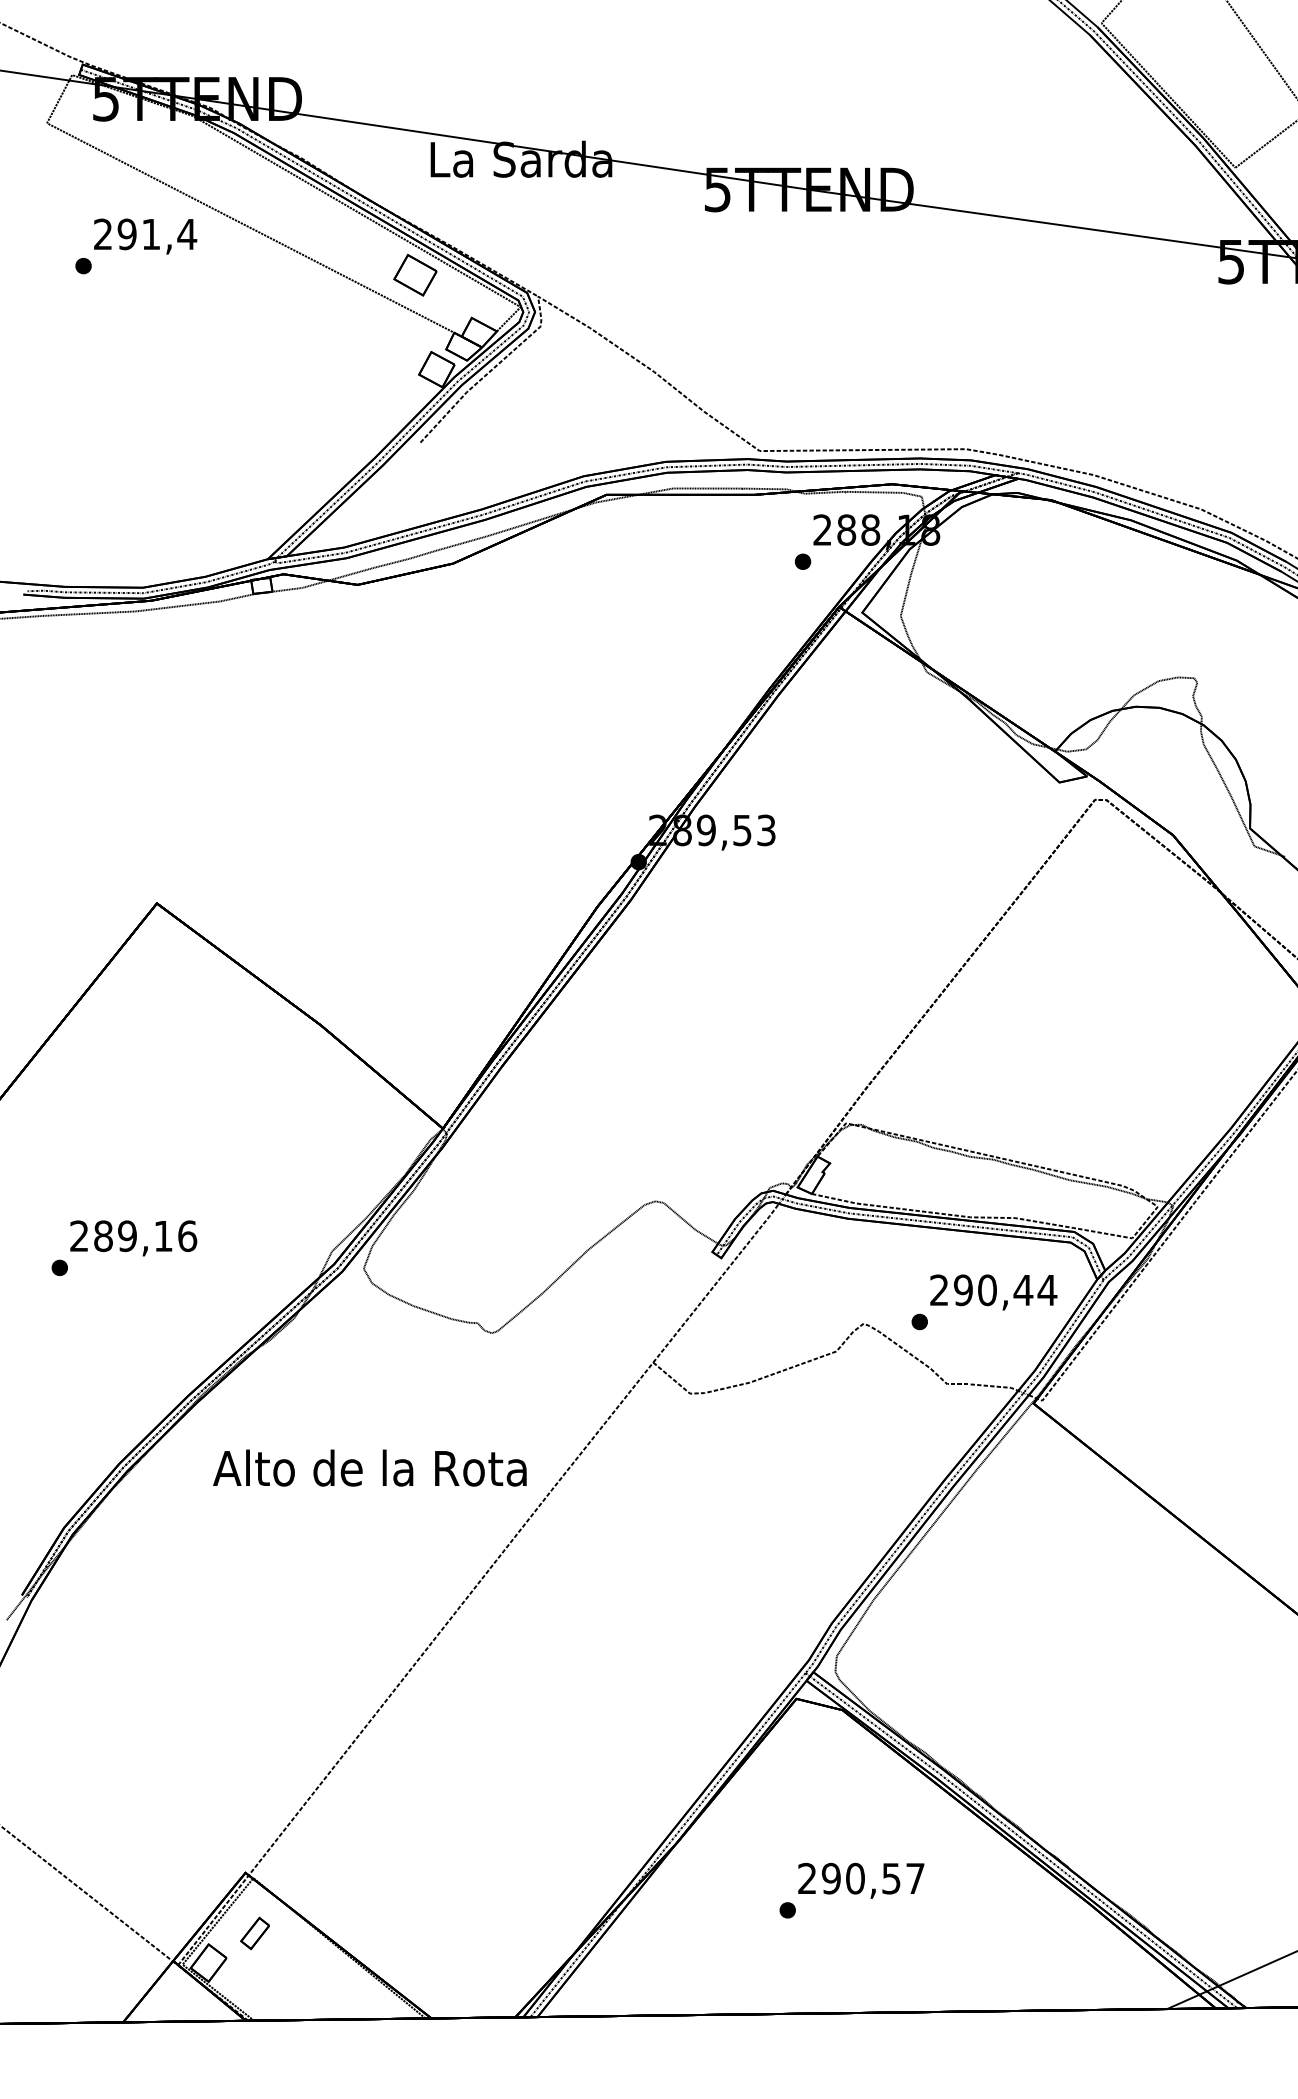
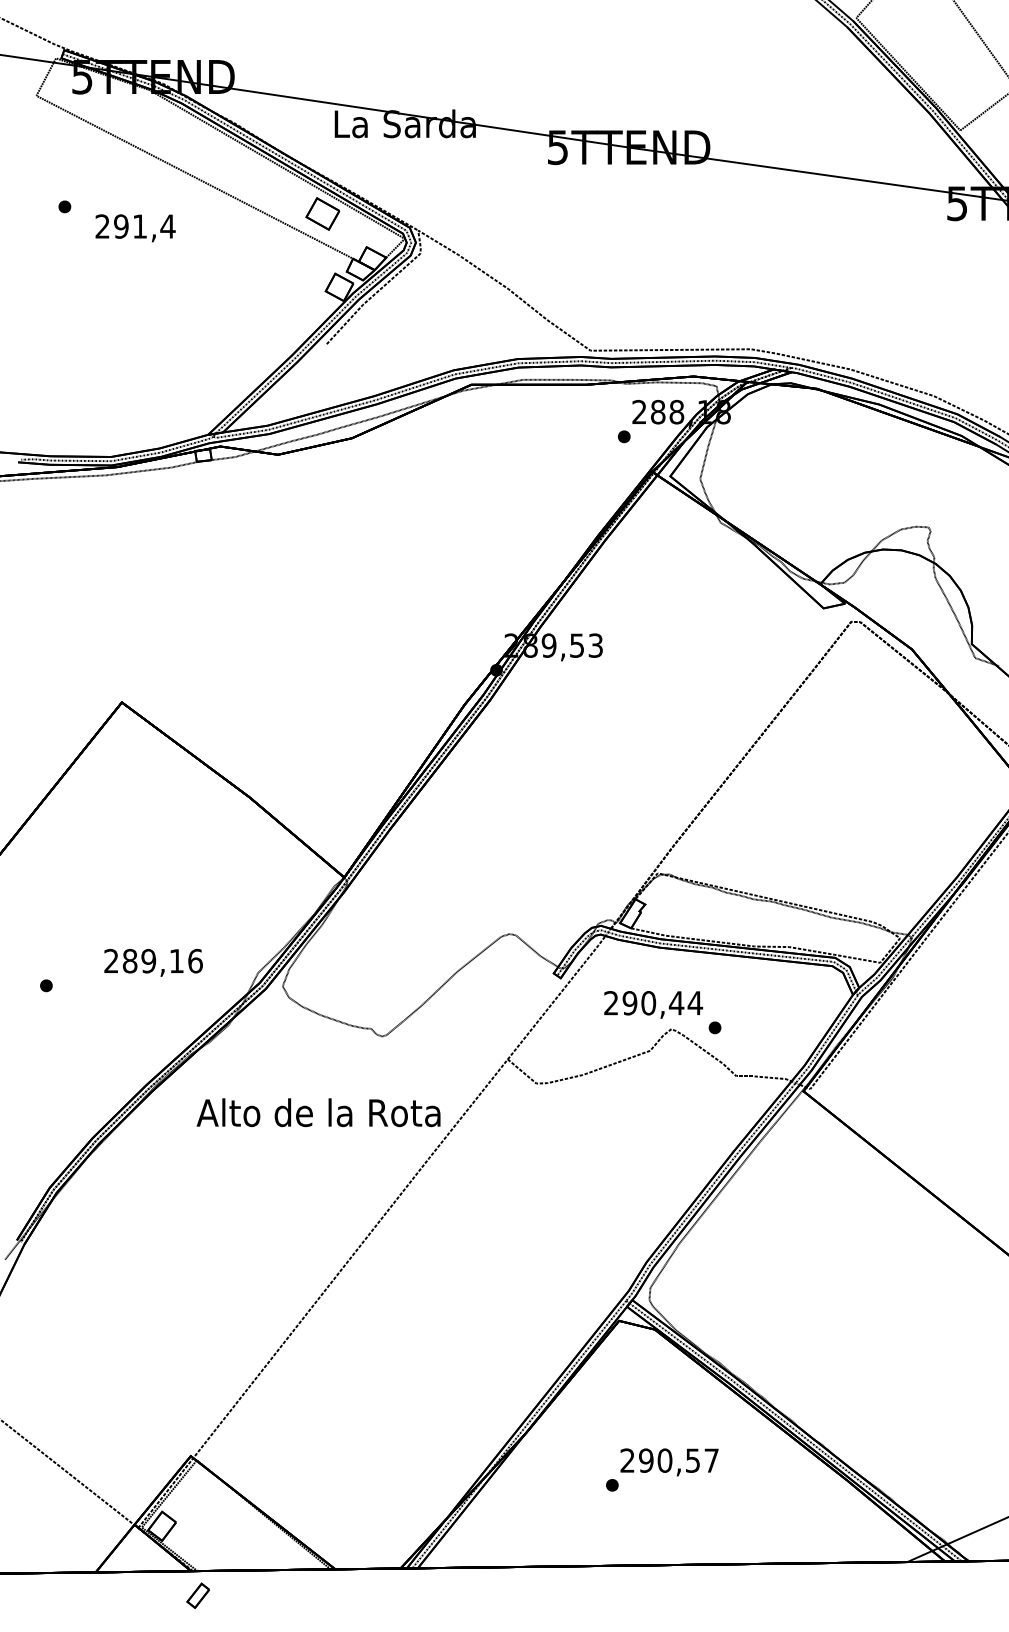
text: (145, 236) -> (135, 228), moved
text: (133, 1238) -> (153, 962), moved
text: (993, 1292) -> (653, 1004), moved
text: (369, 1467) -> (318, 1112), moved
part: (254, 1933) -> (197, 1595), moved

